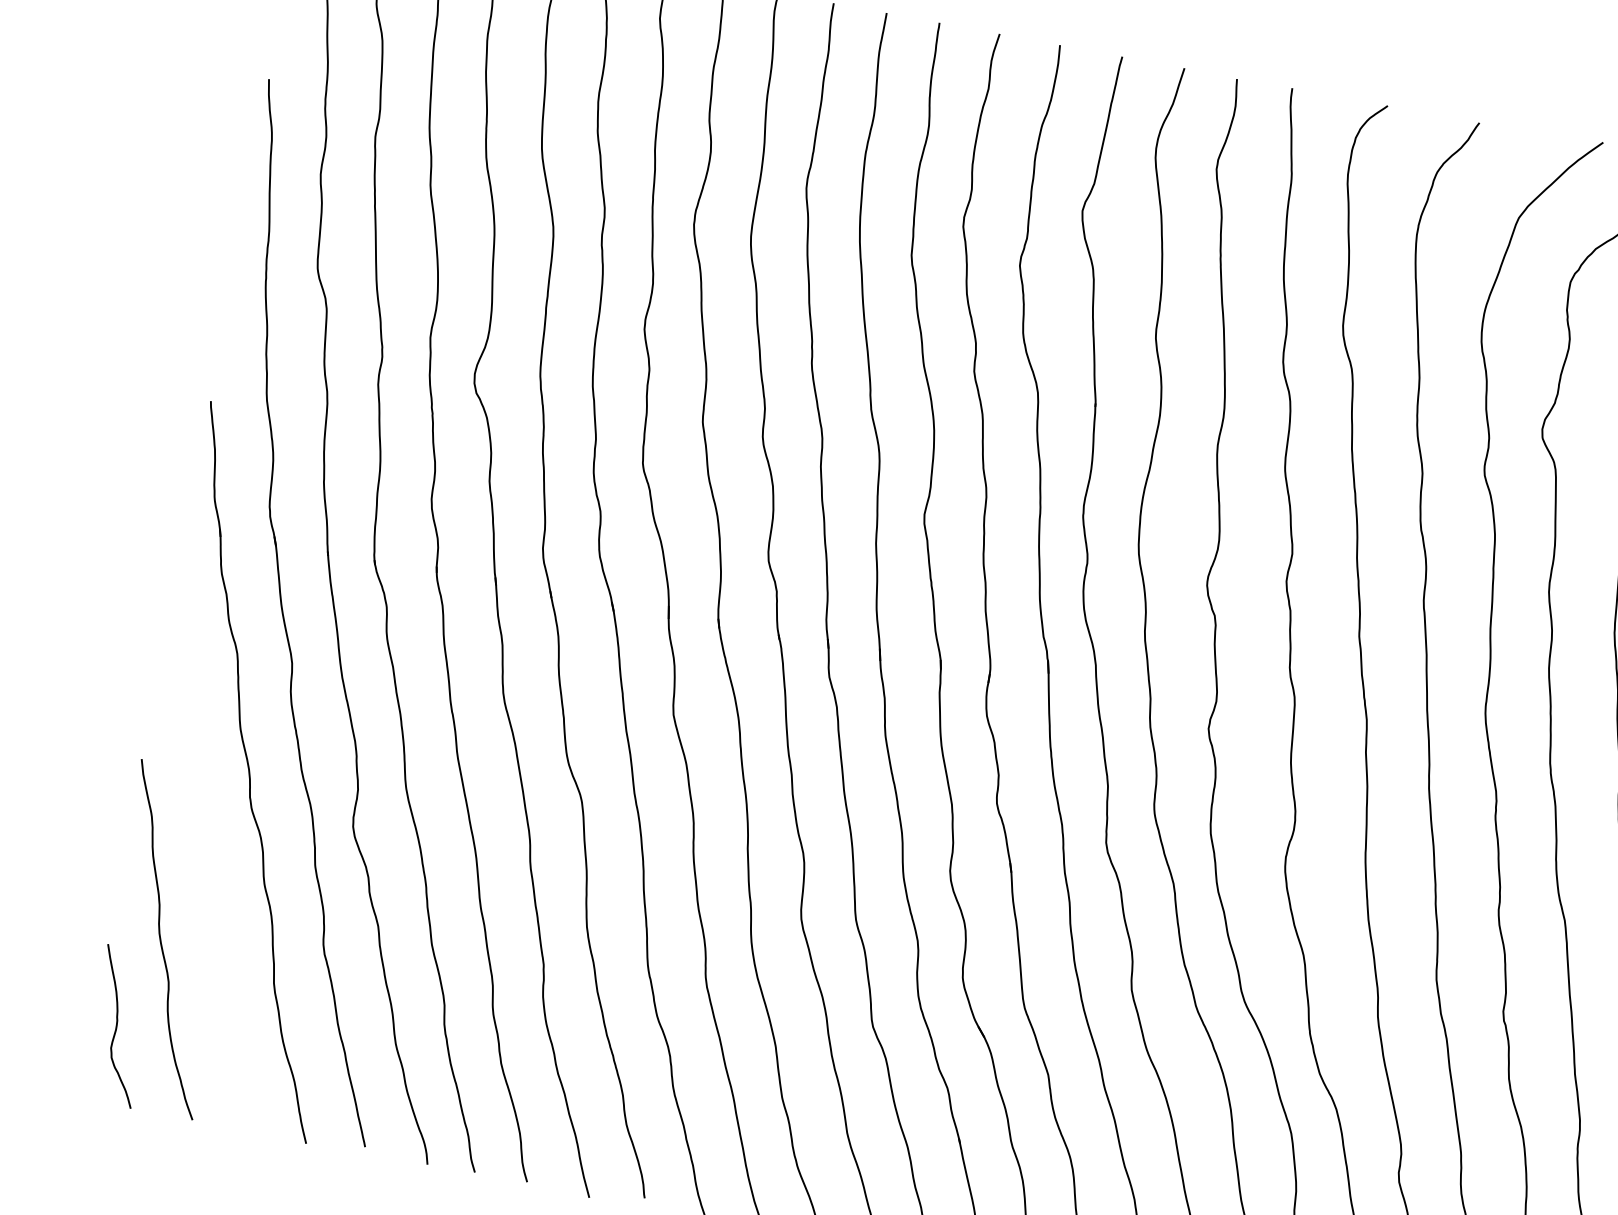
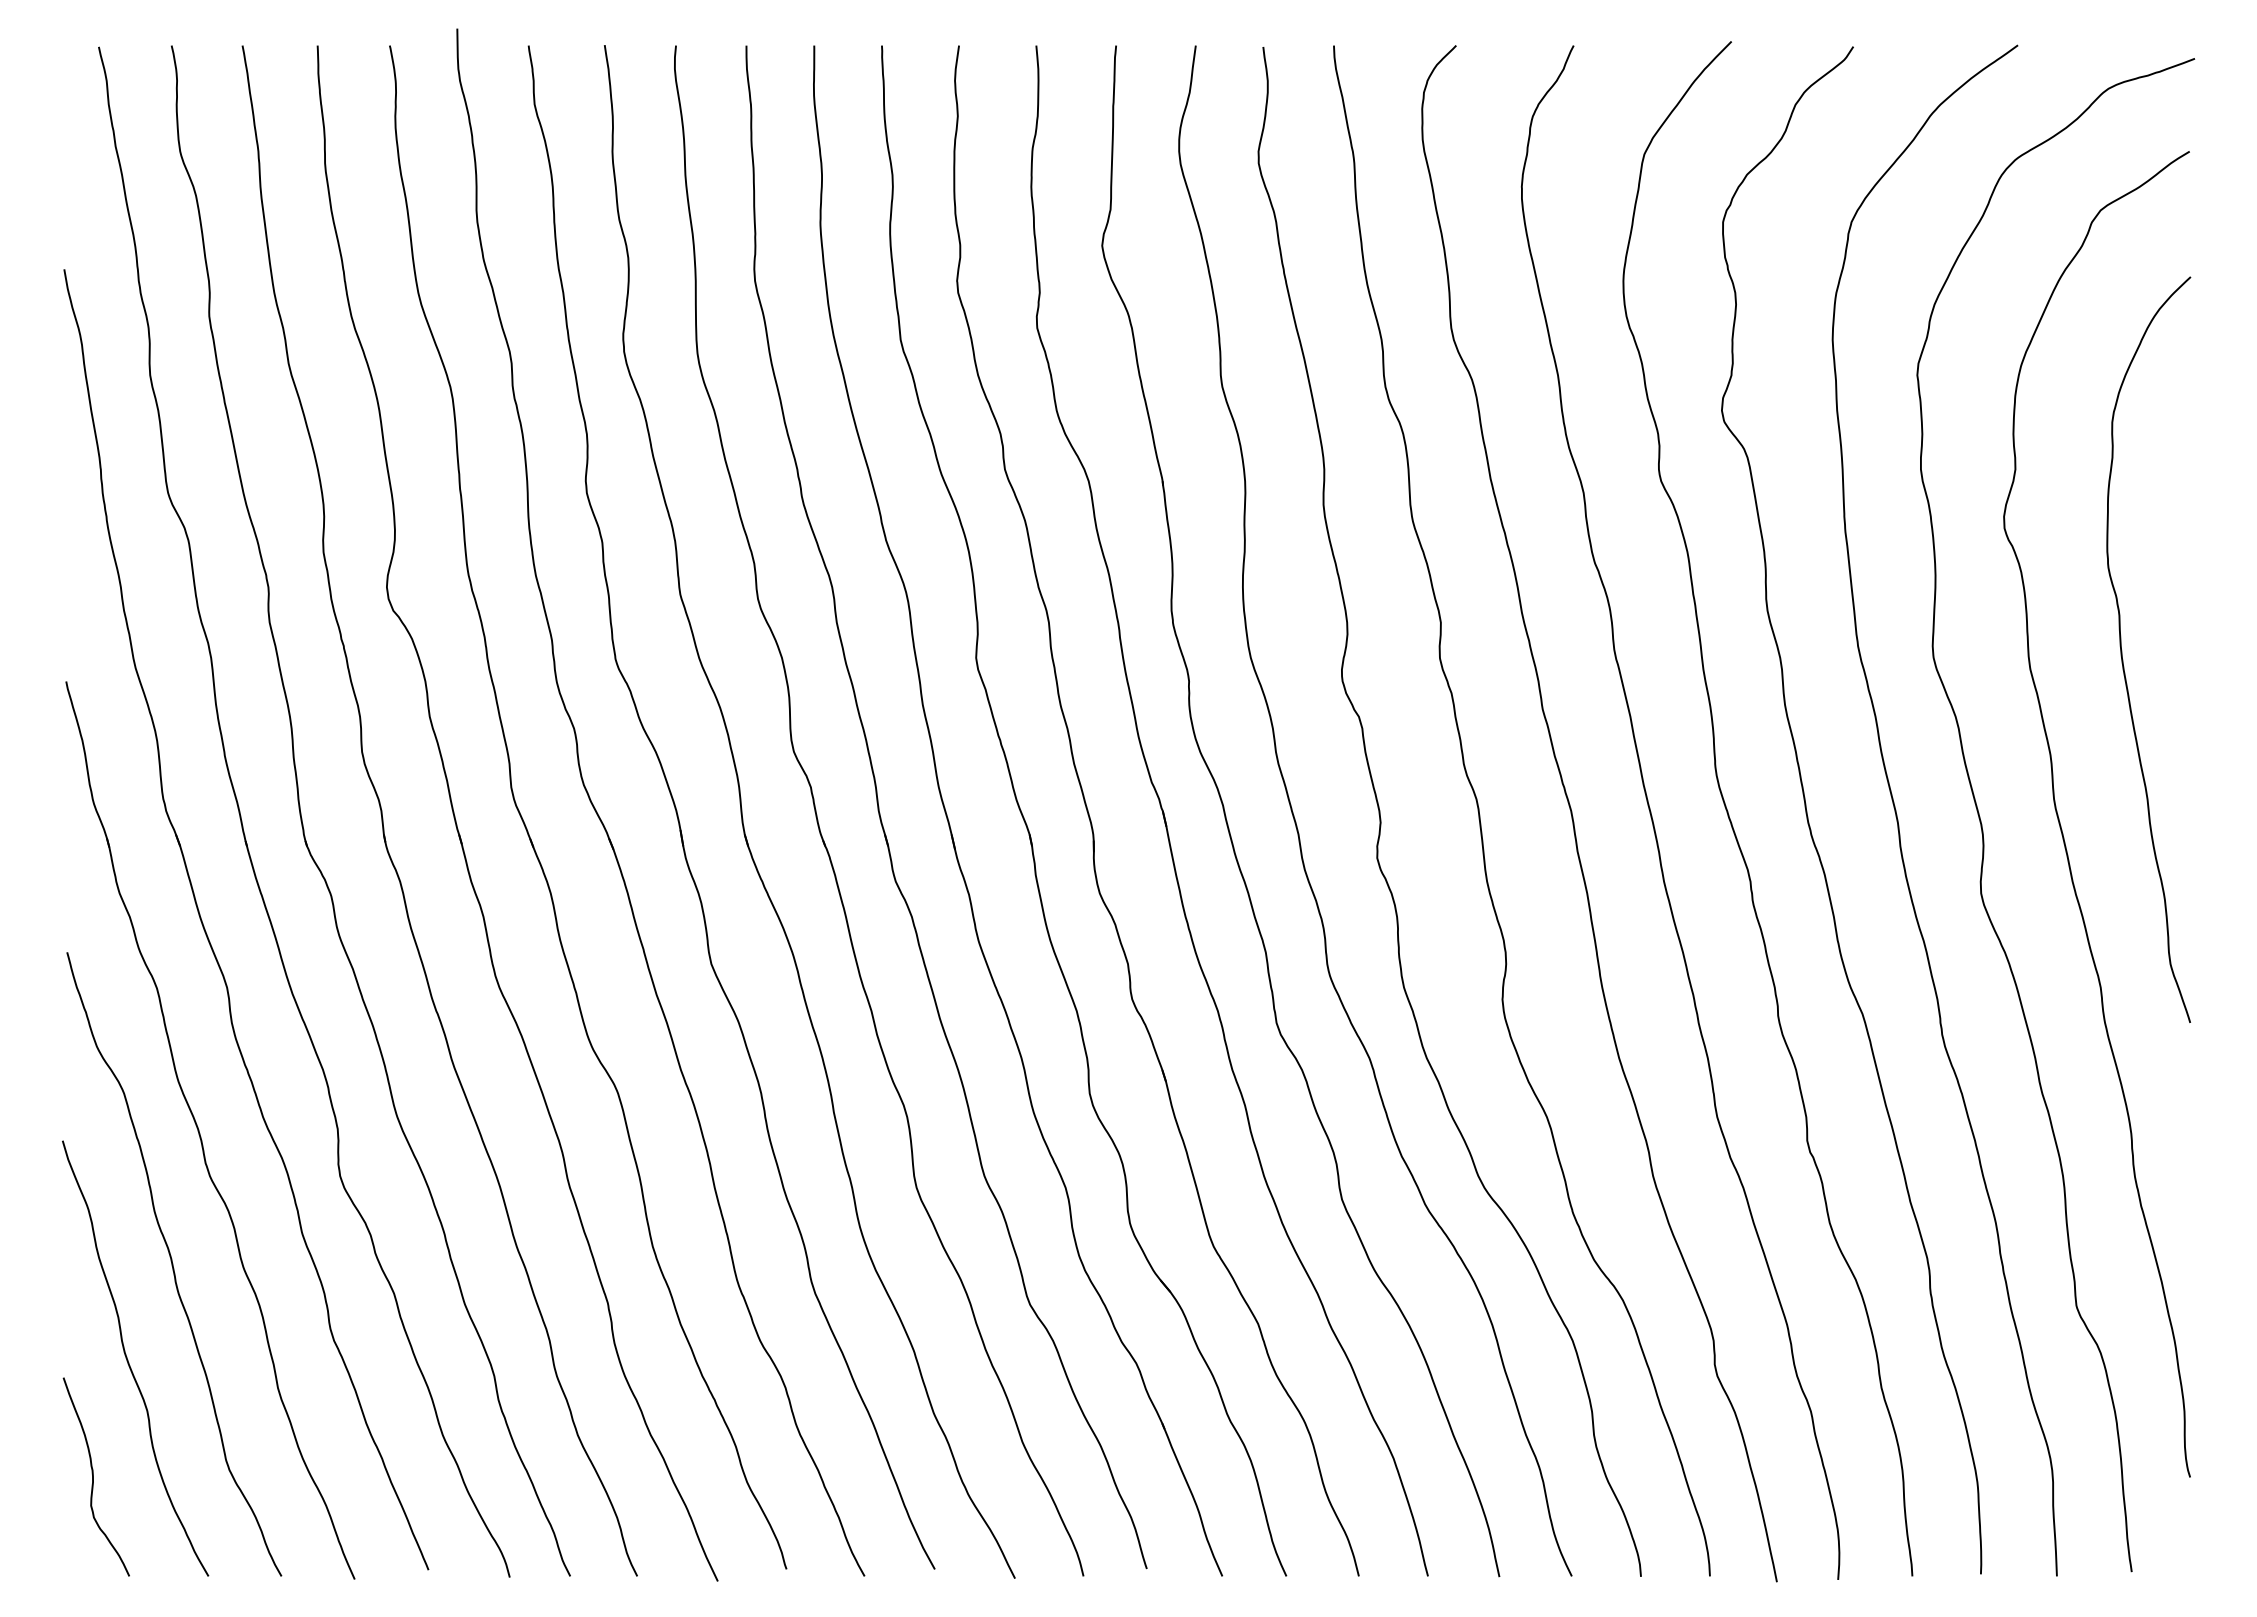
curve: (210, 871) -> (173, 1264), added

